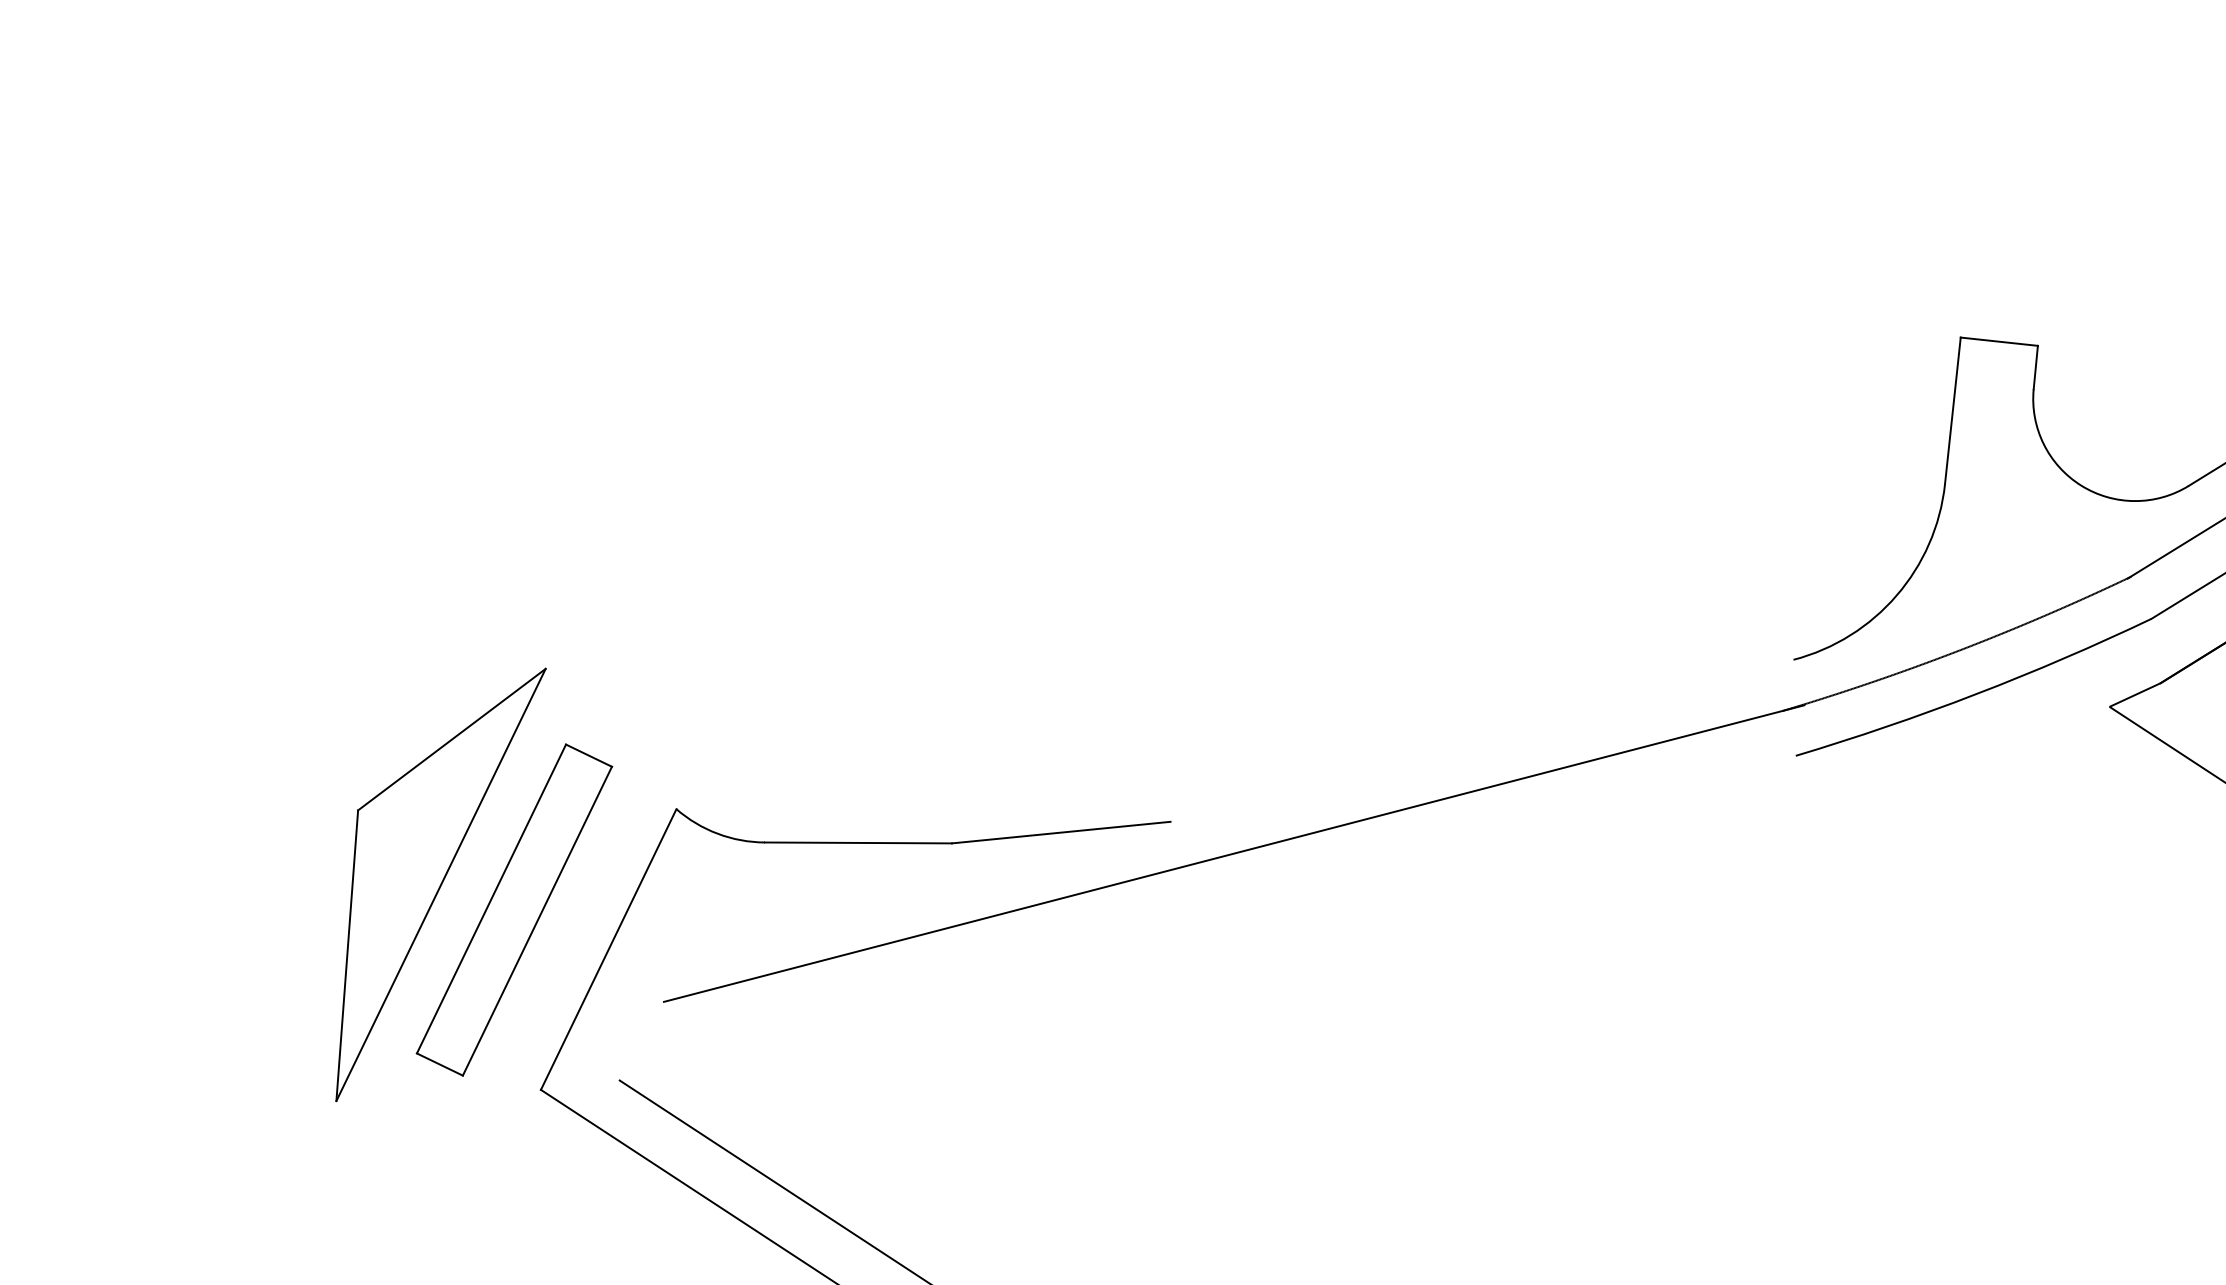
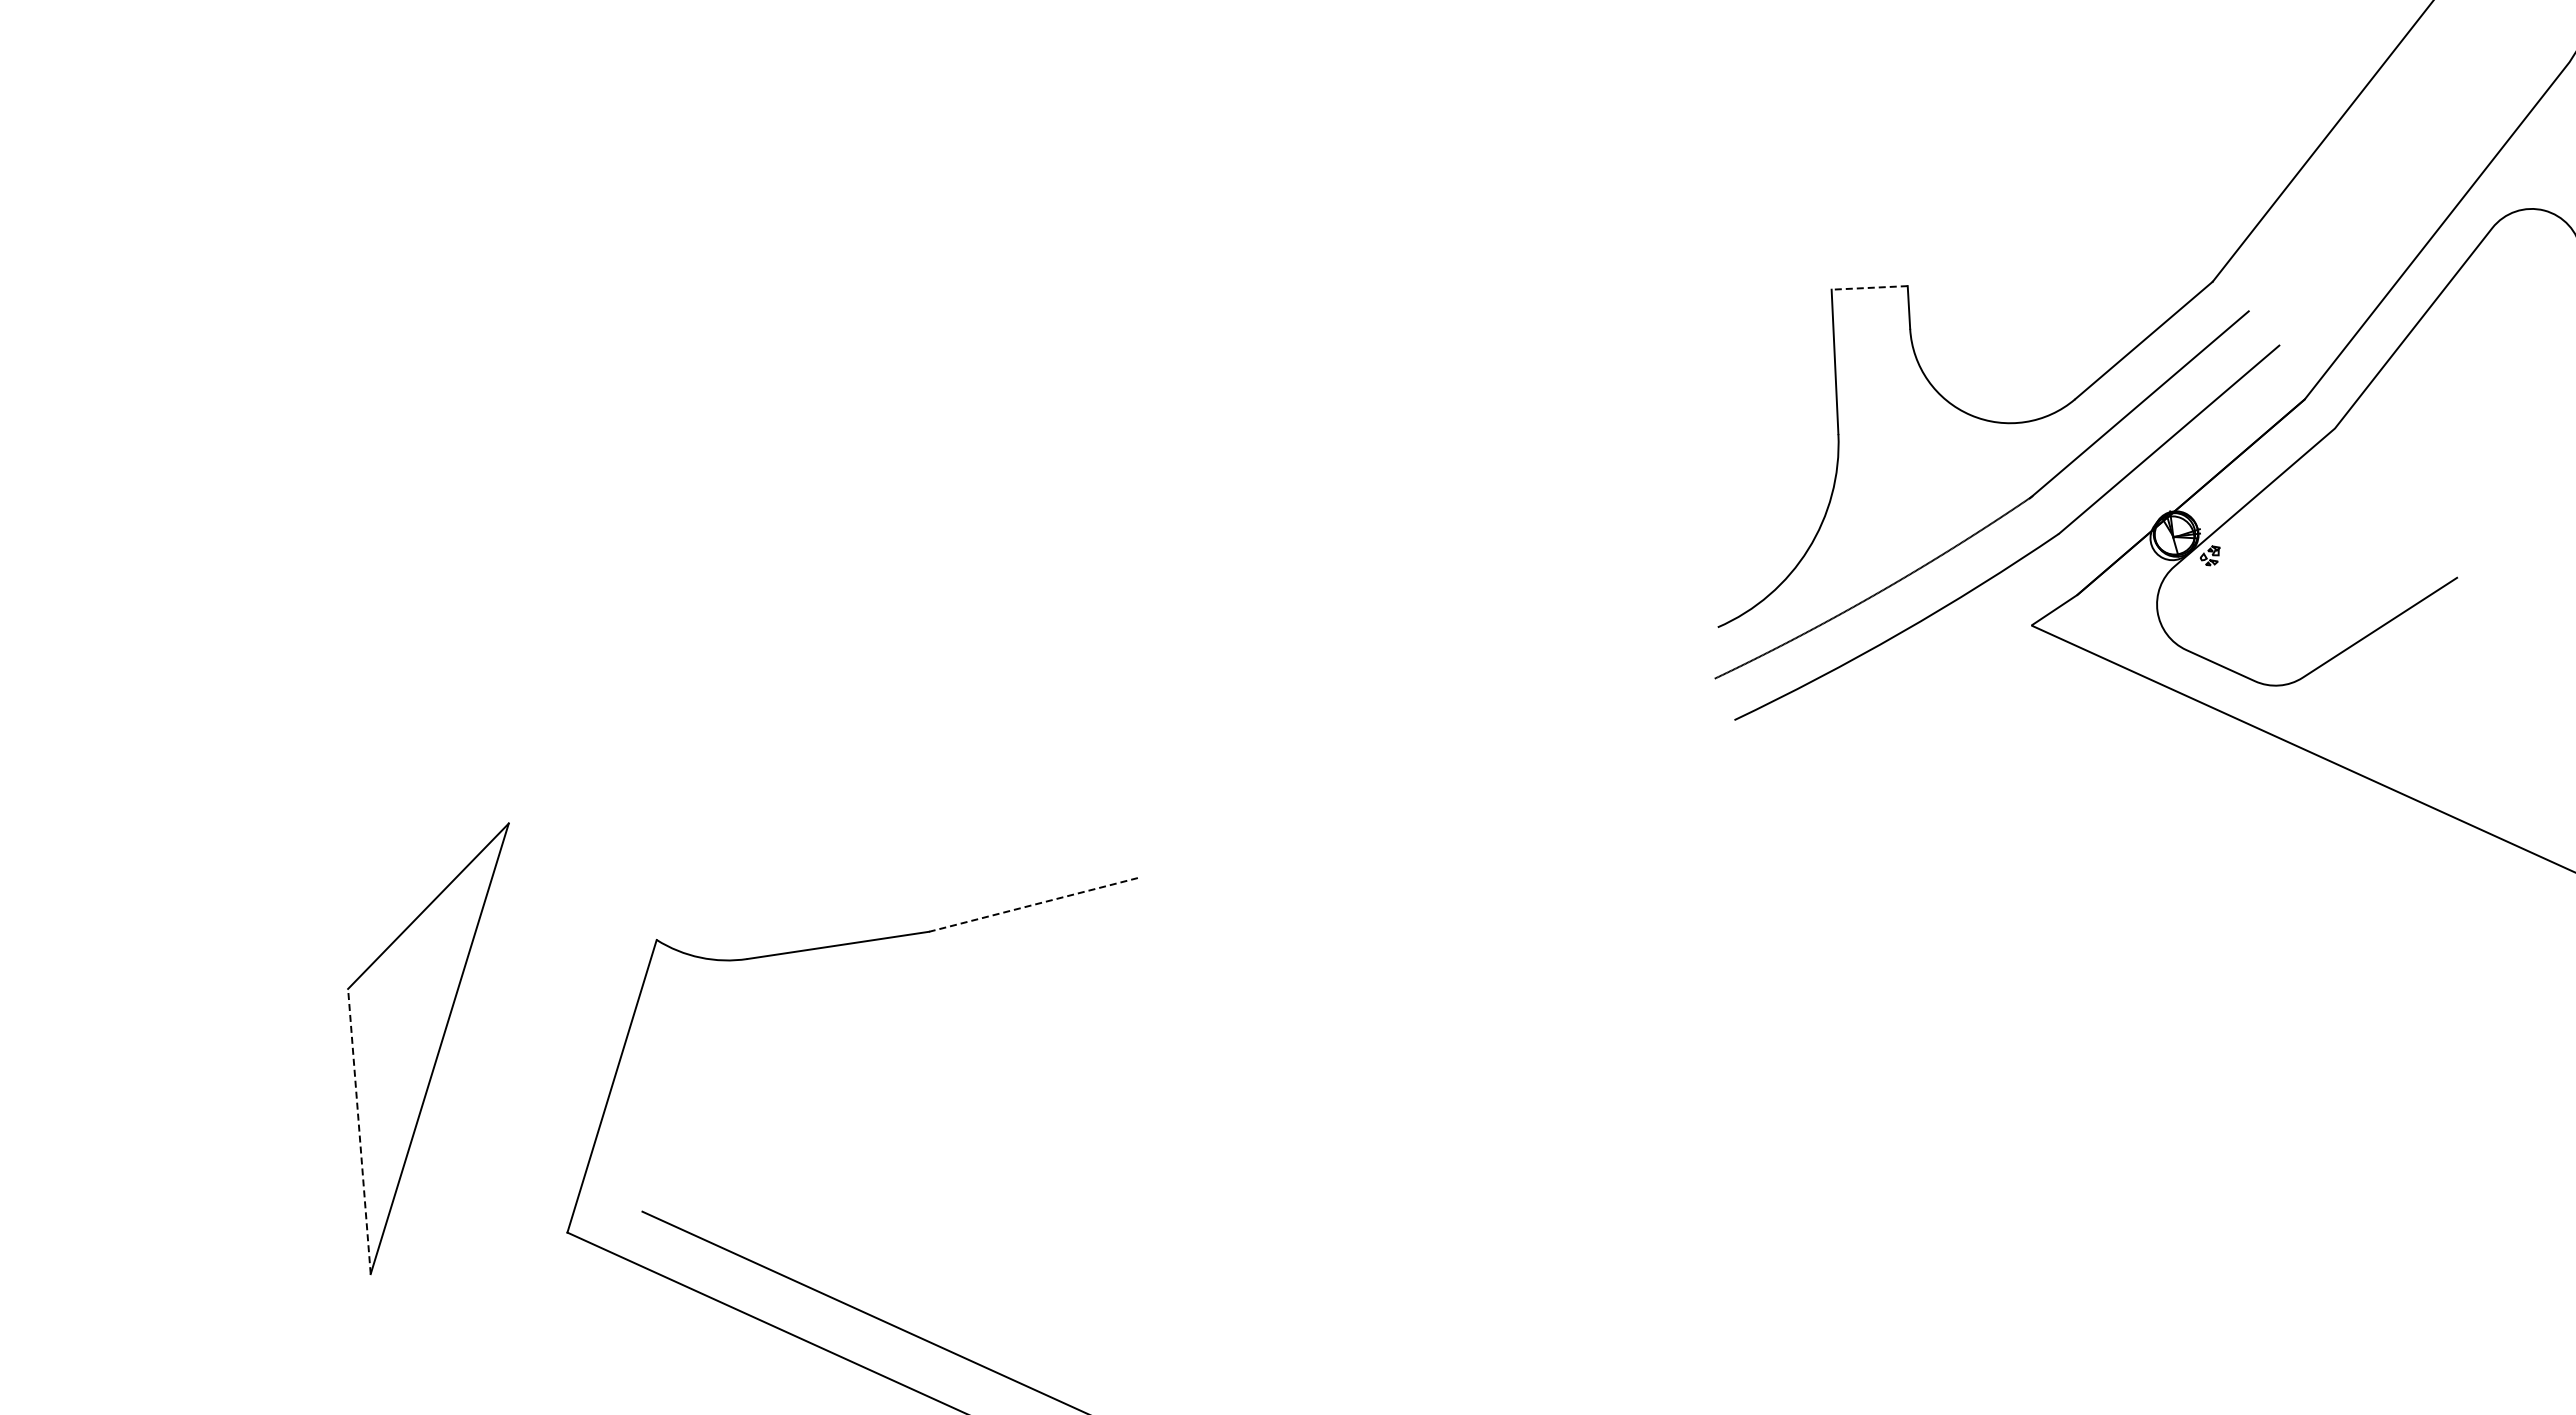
line: (1999, 341) -> (1869, 287), solid -> dashed
line: (1061, 832) -> (1033, 904), solid -> dashed
line: (1234, 853) -> (1204, 899), removed
part: (514, 909) -> (514, 1061), removed
line: (347, 955) -> (359, 1131), solid -> dashed

